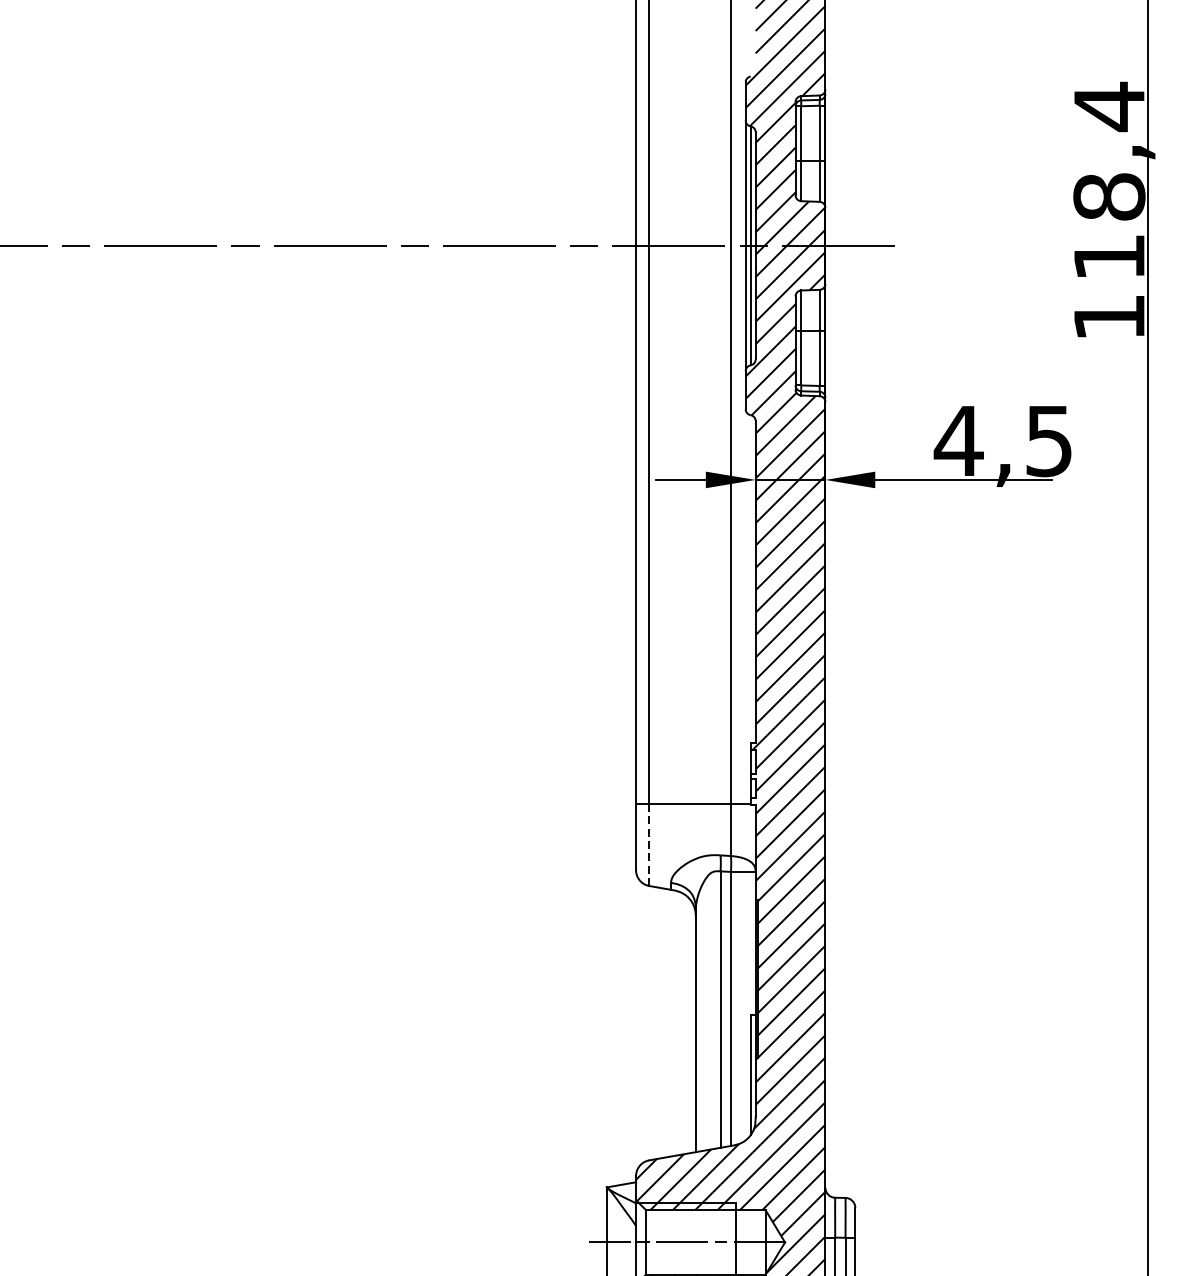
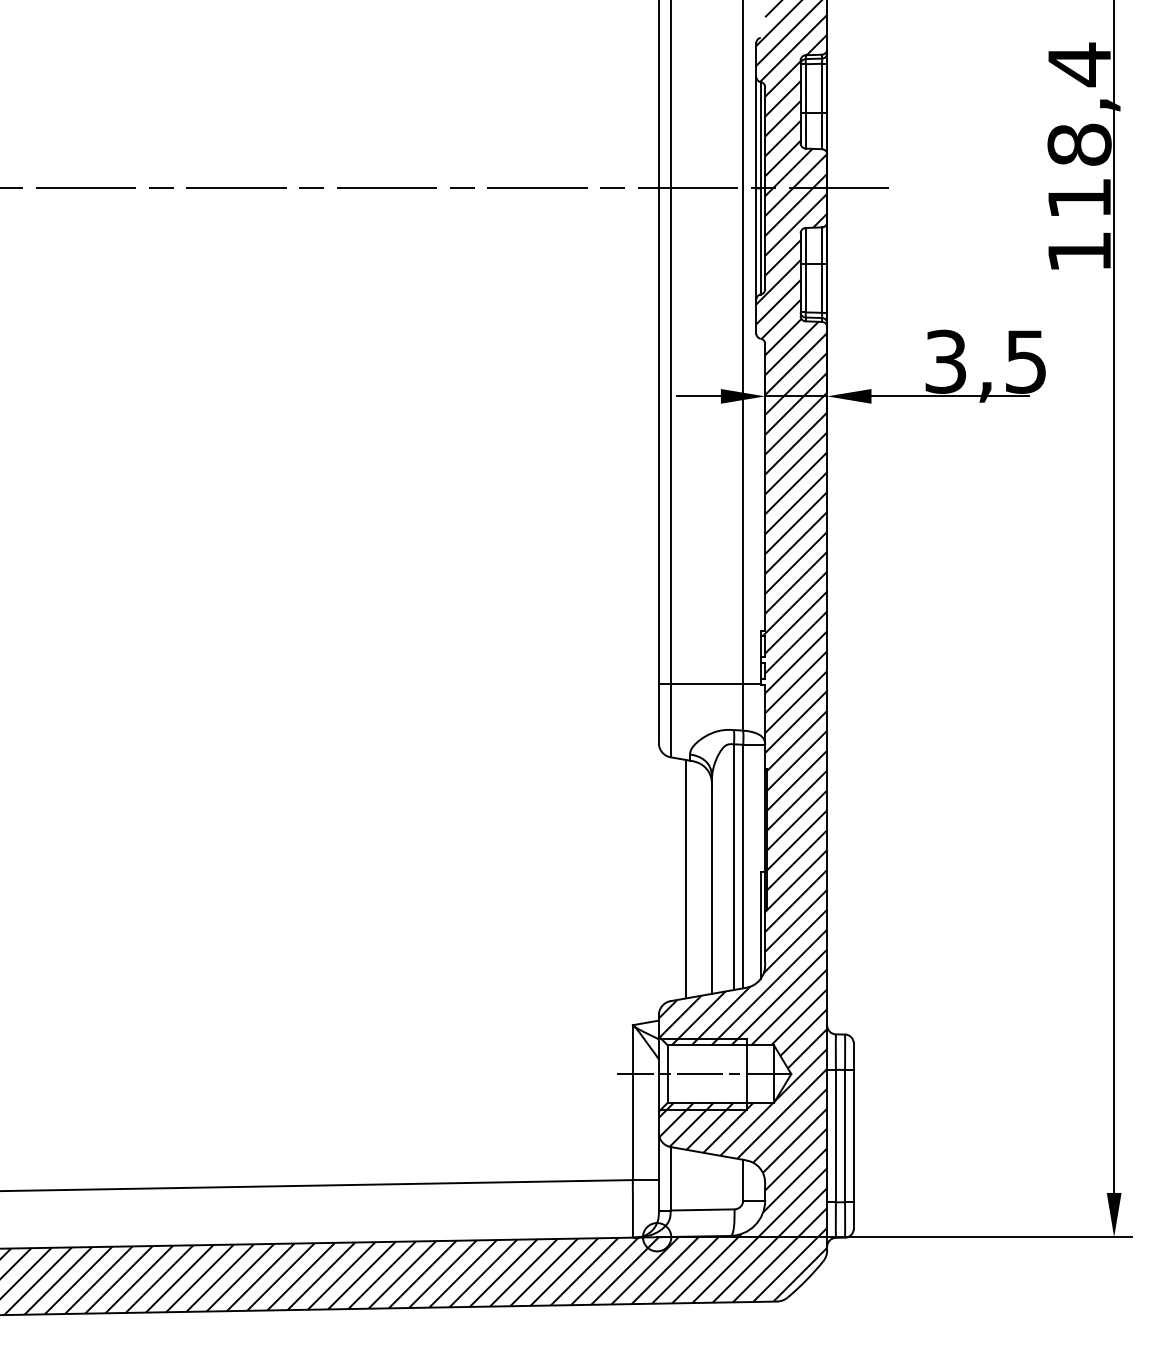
text: (958, 440) -> (945, 361), 4,5 -> 3,5
line: (649, 845) -> (670, 721), dashed -> solid
line: (665, 1022) -> (685, 878), added

